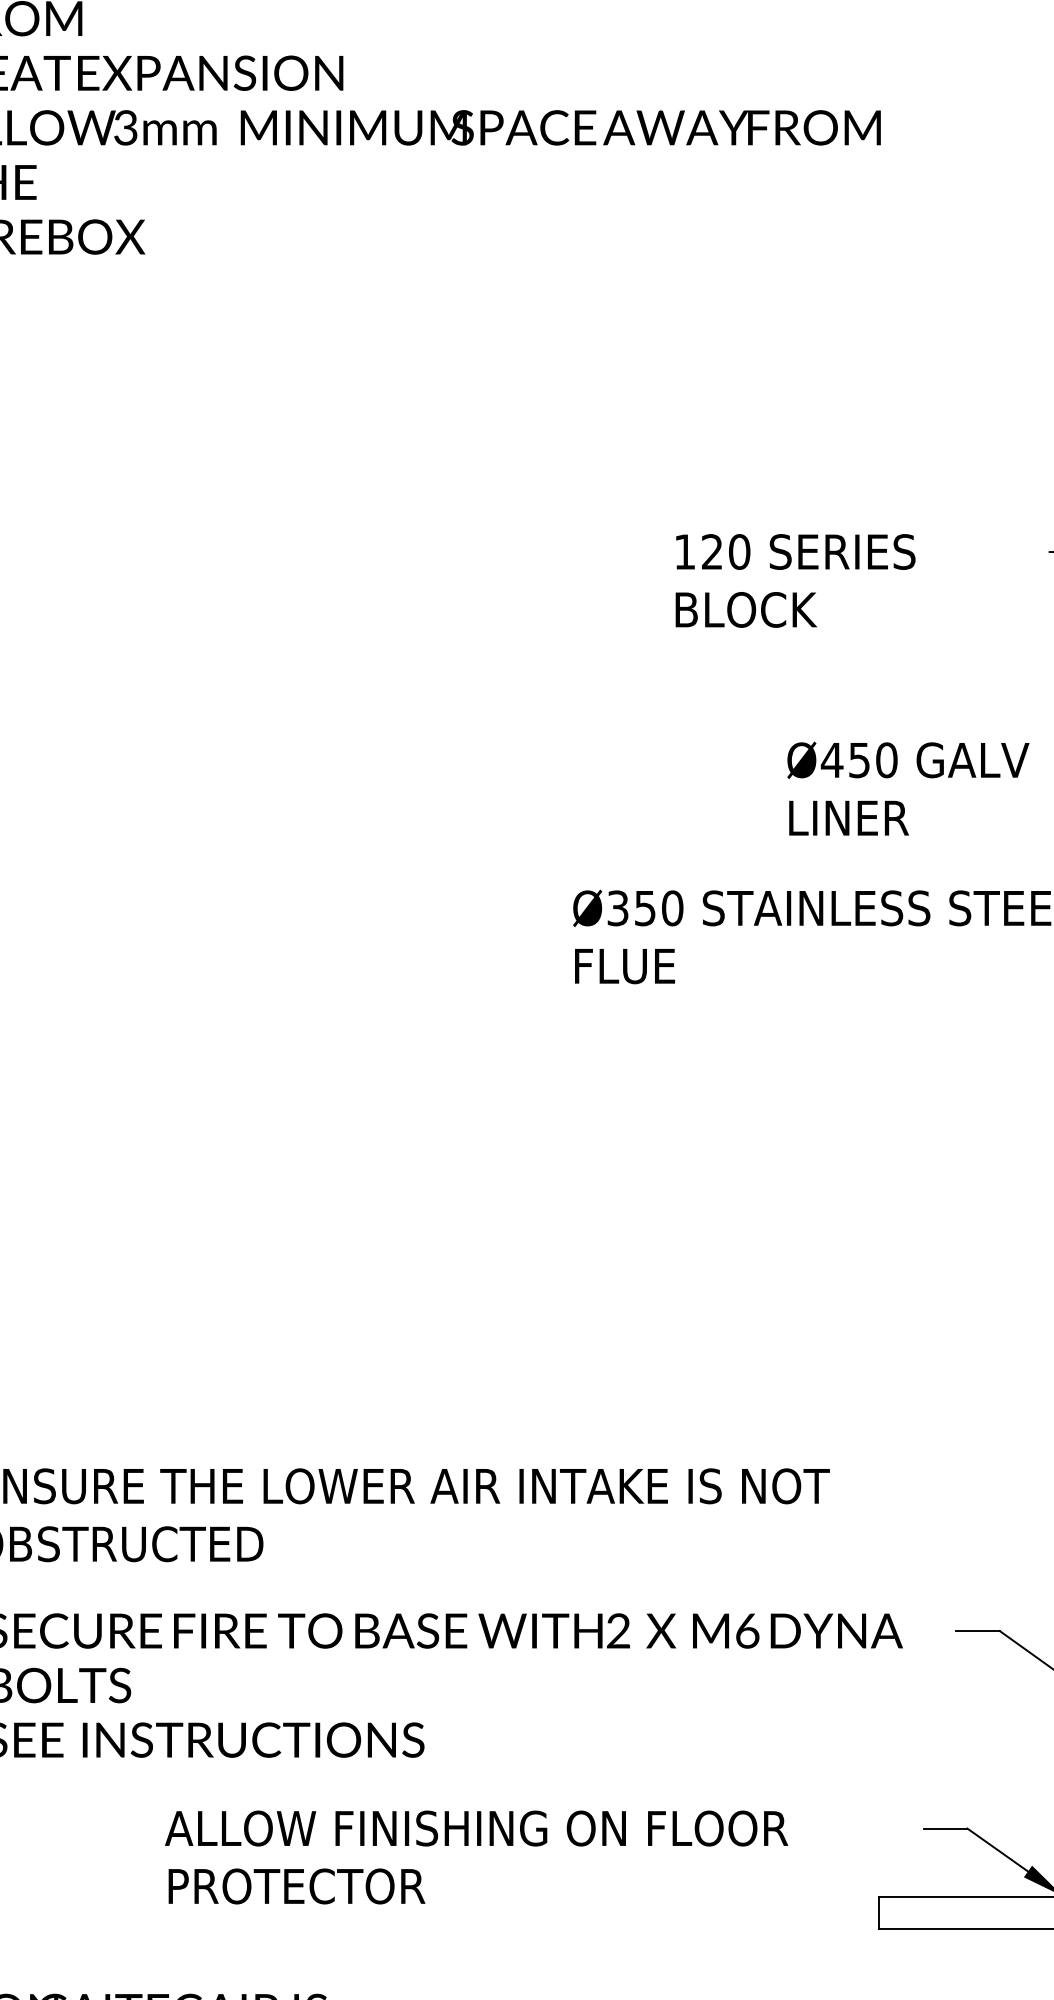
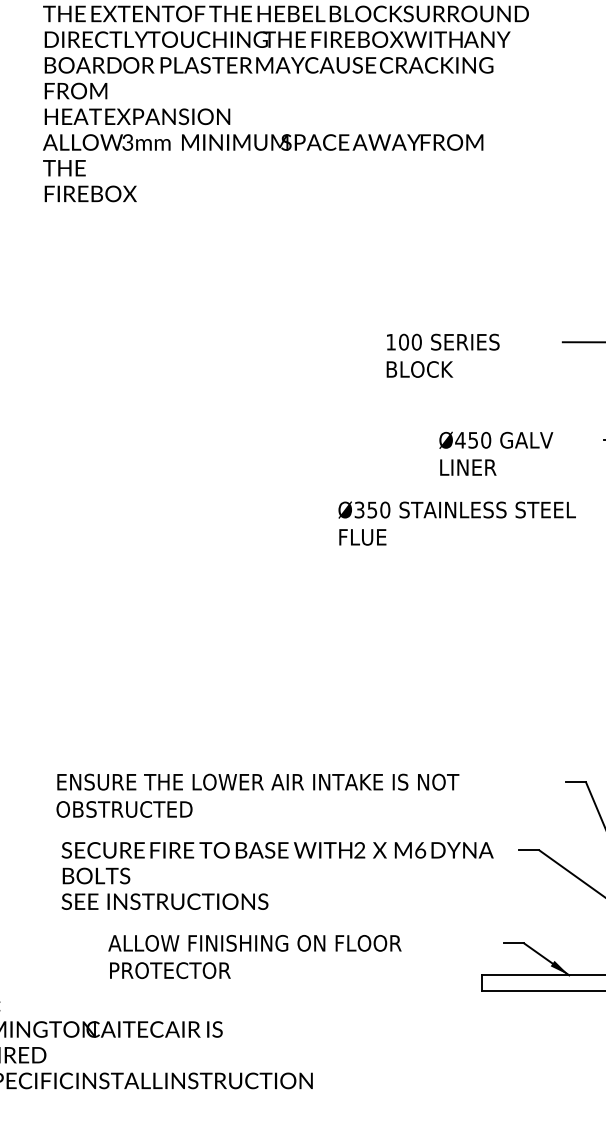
text: (713, 550) -> (404, 341), 120 -> 100
text: (475, 1856) -> (254, 956), moved

